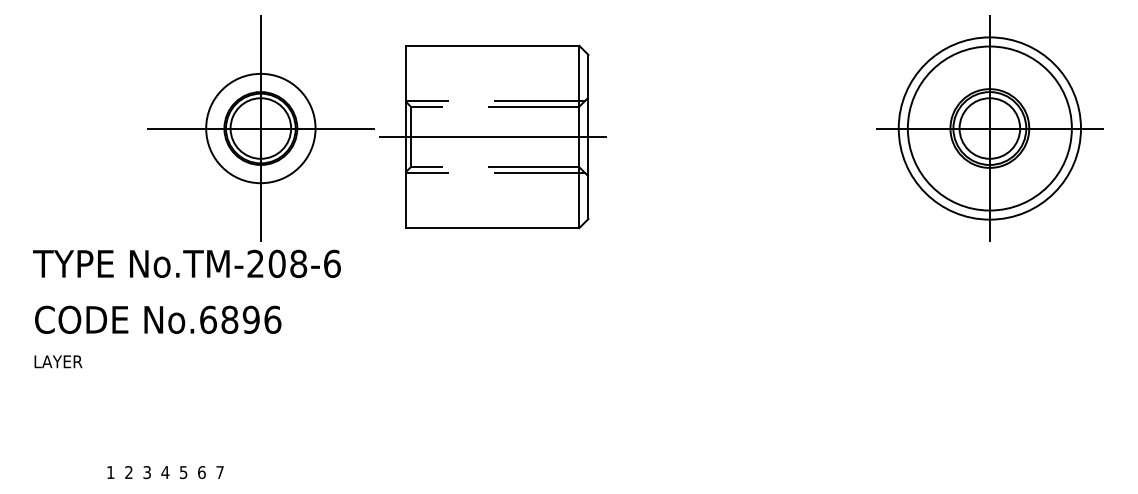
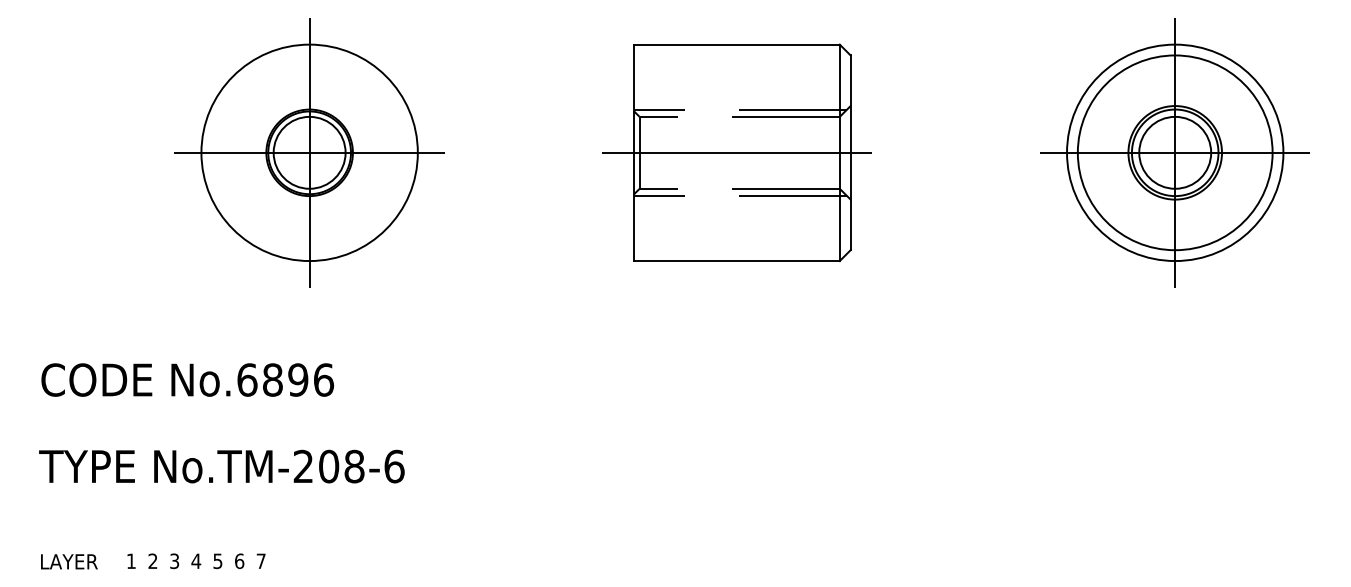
circle: (260, 128) -> (309, 152), size x1.67
part: (492, 136) -> (736, 152), moved
text: (186, 263) -> (221, 466), moved
text: (58, 361) -> (69, 561), moved

